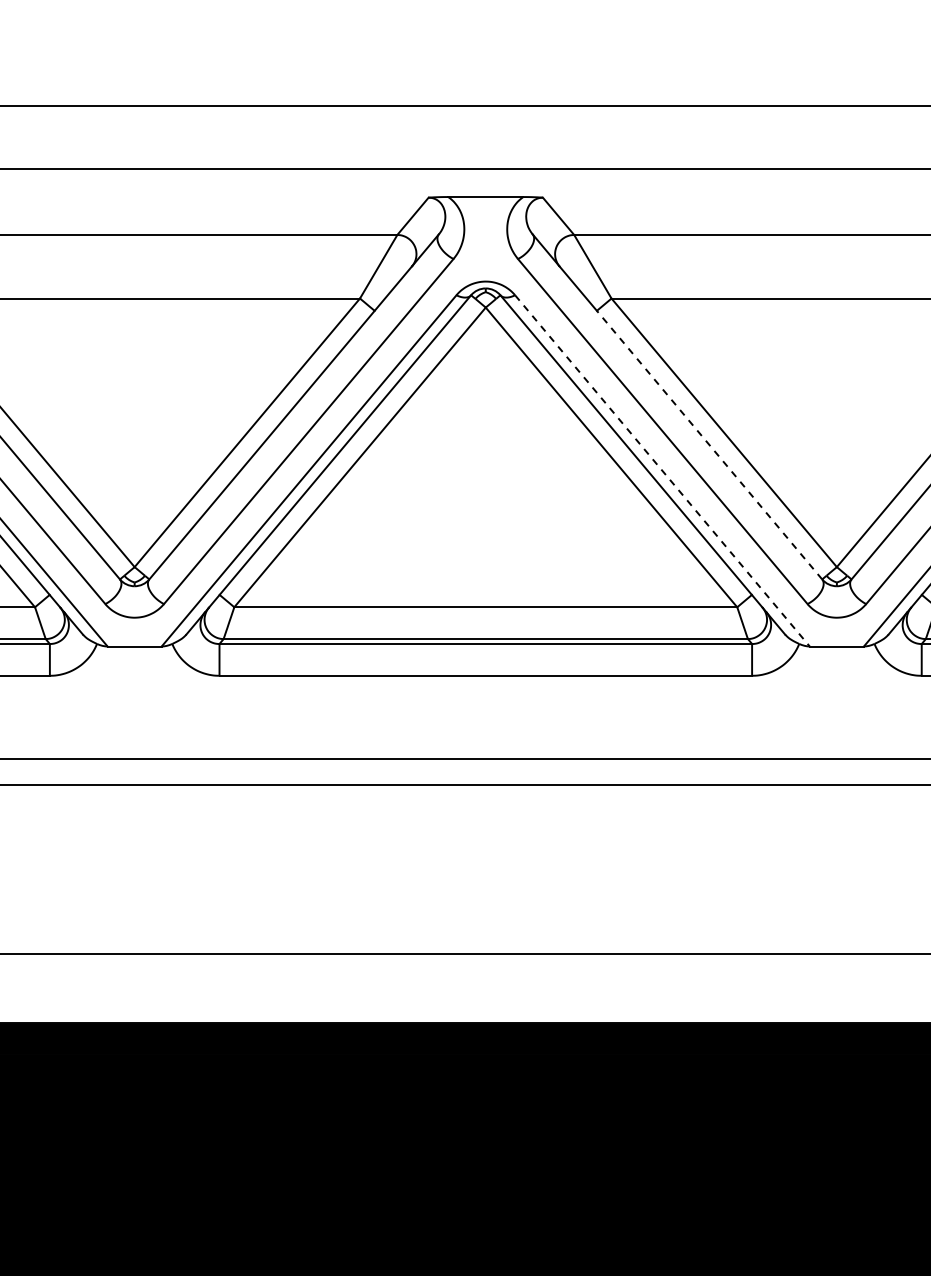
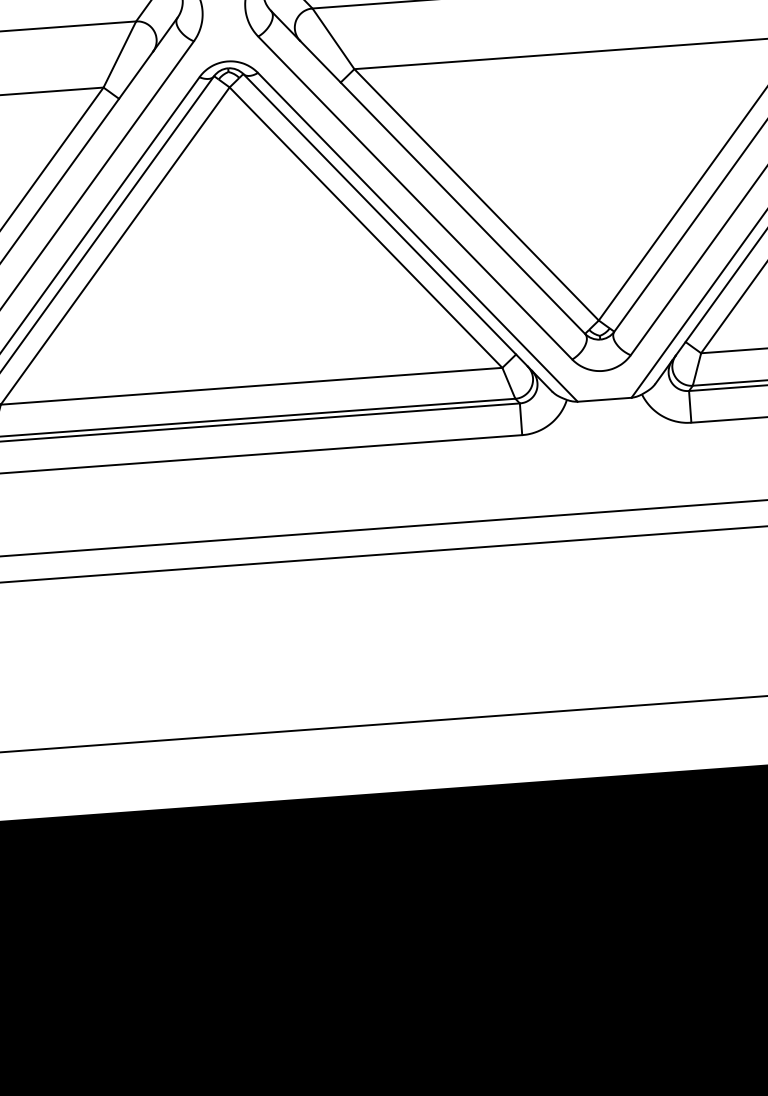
line: (709, 444) -> (462, 207), dashed -> solid
line: (662, 471) -> (417, 237), dashed -> solid

